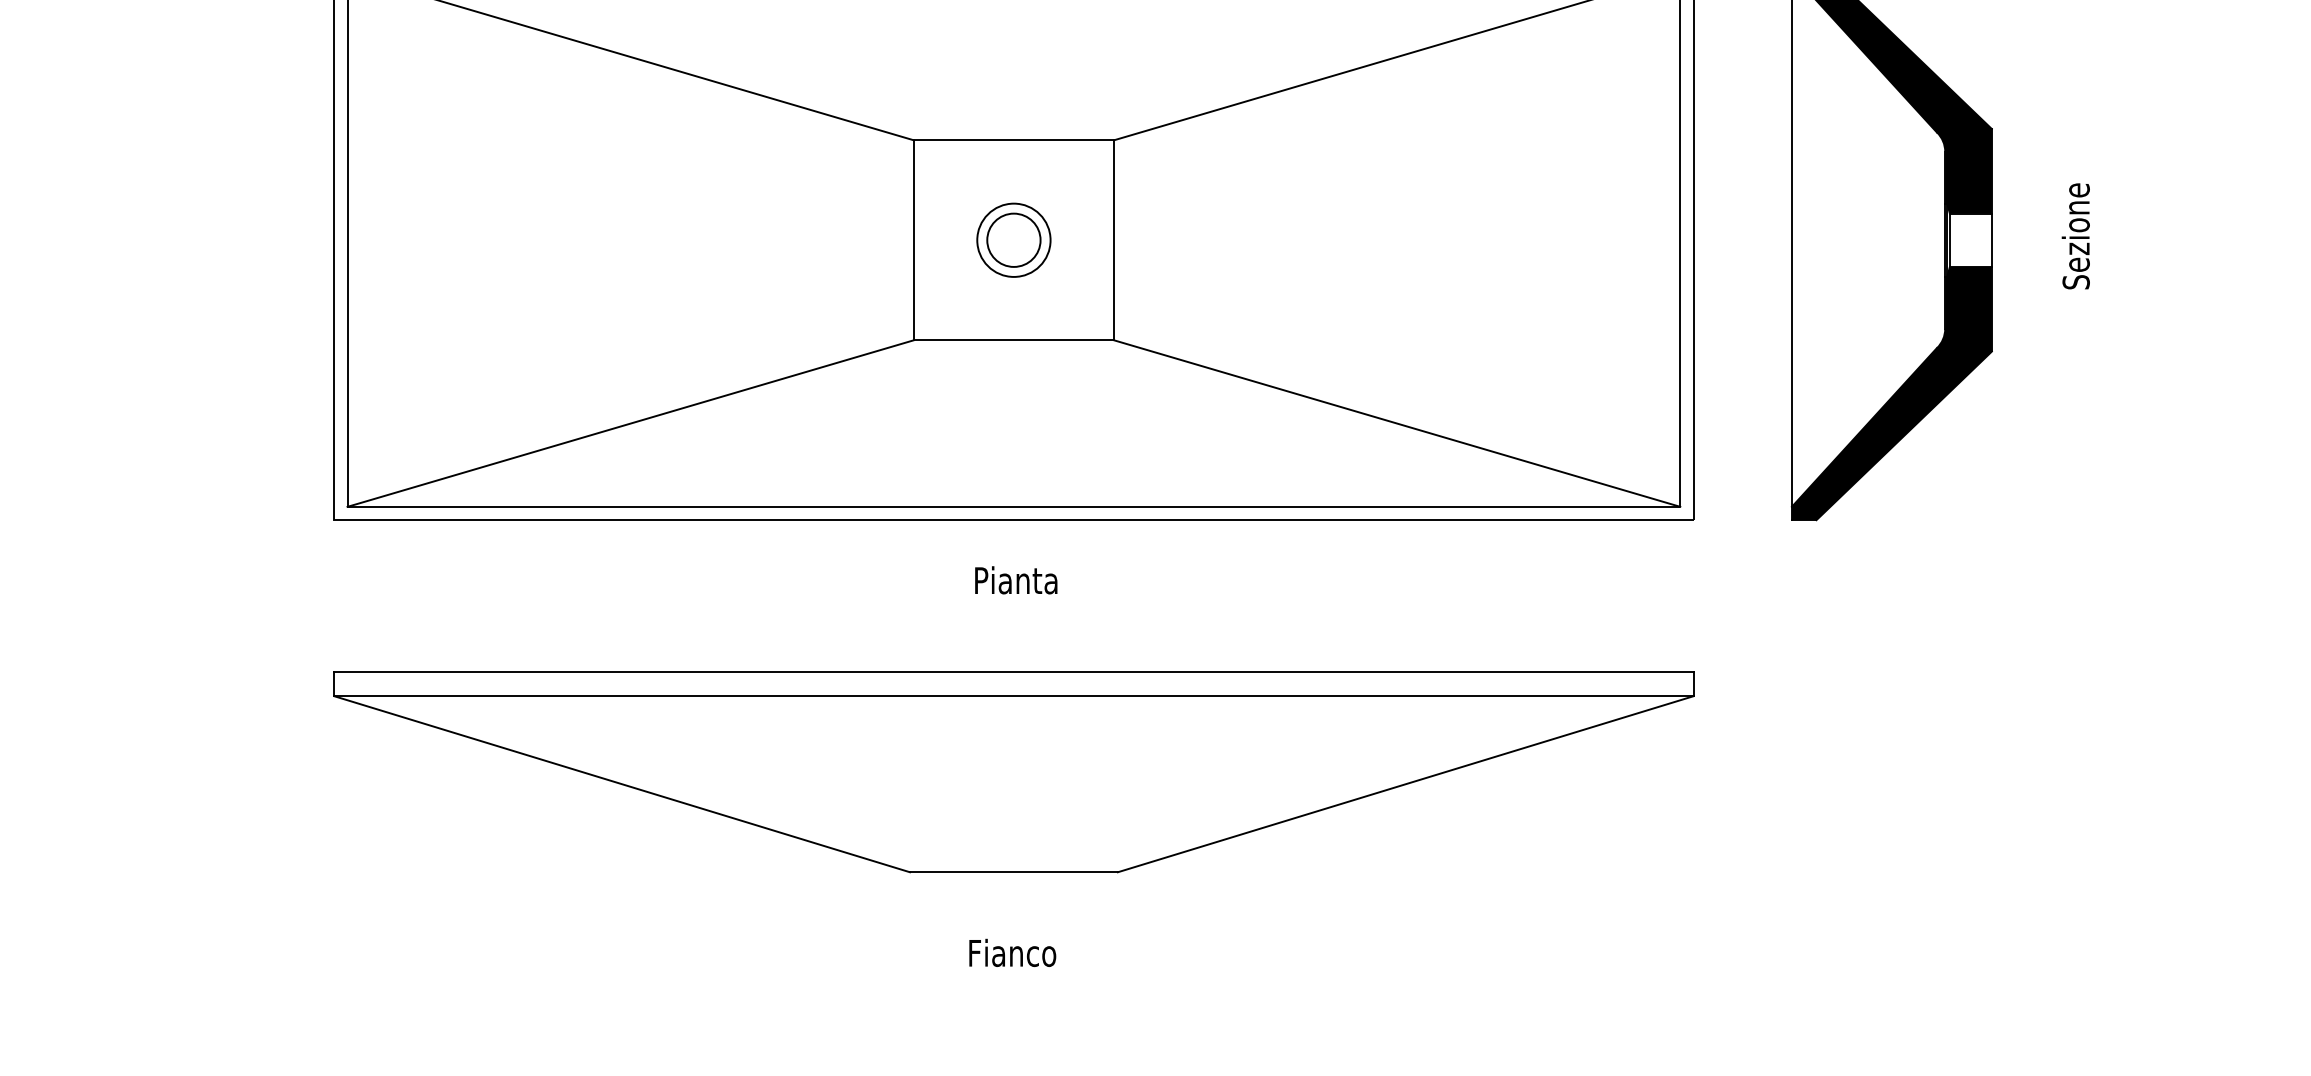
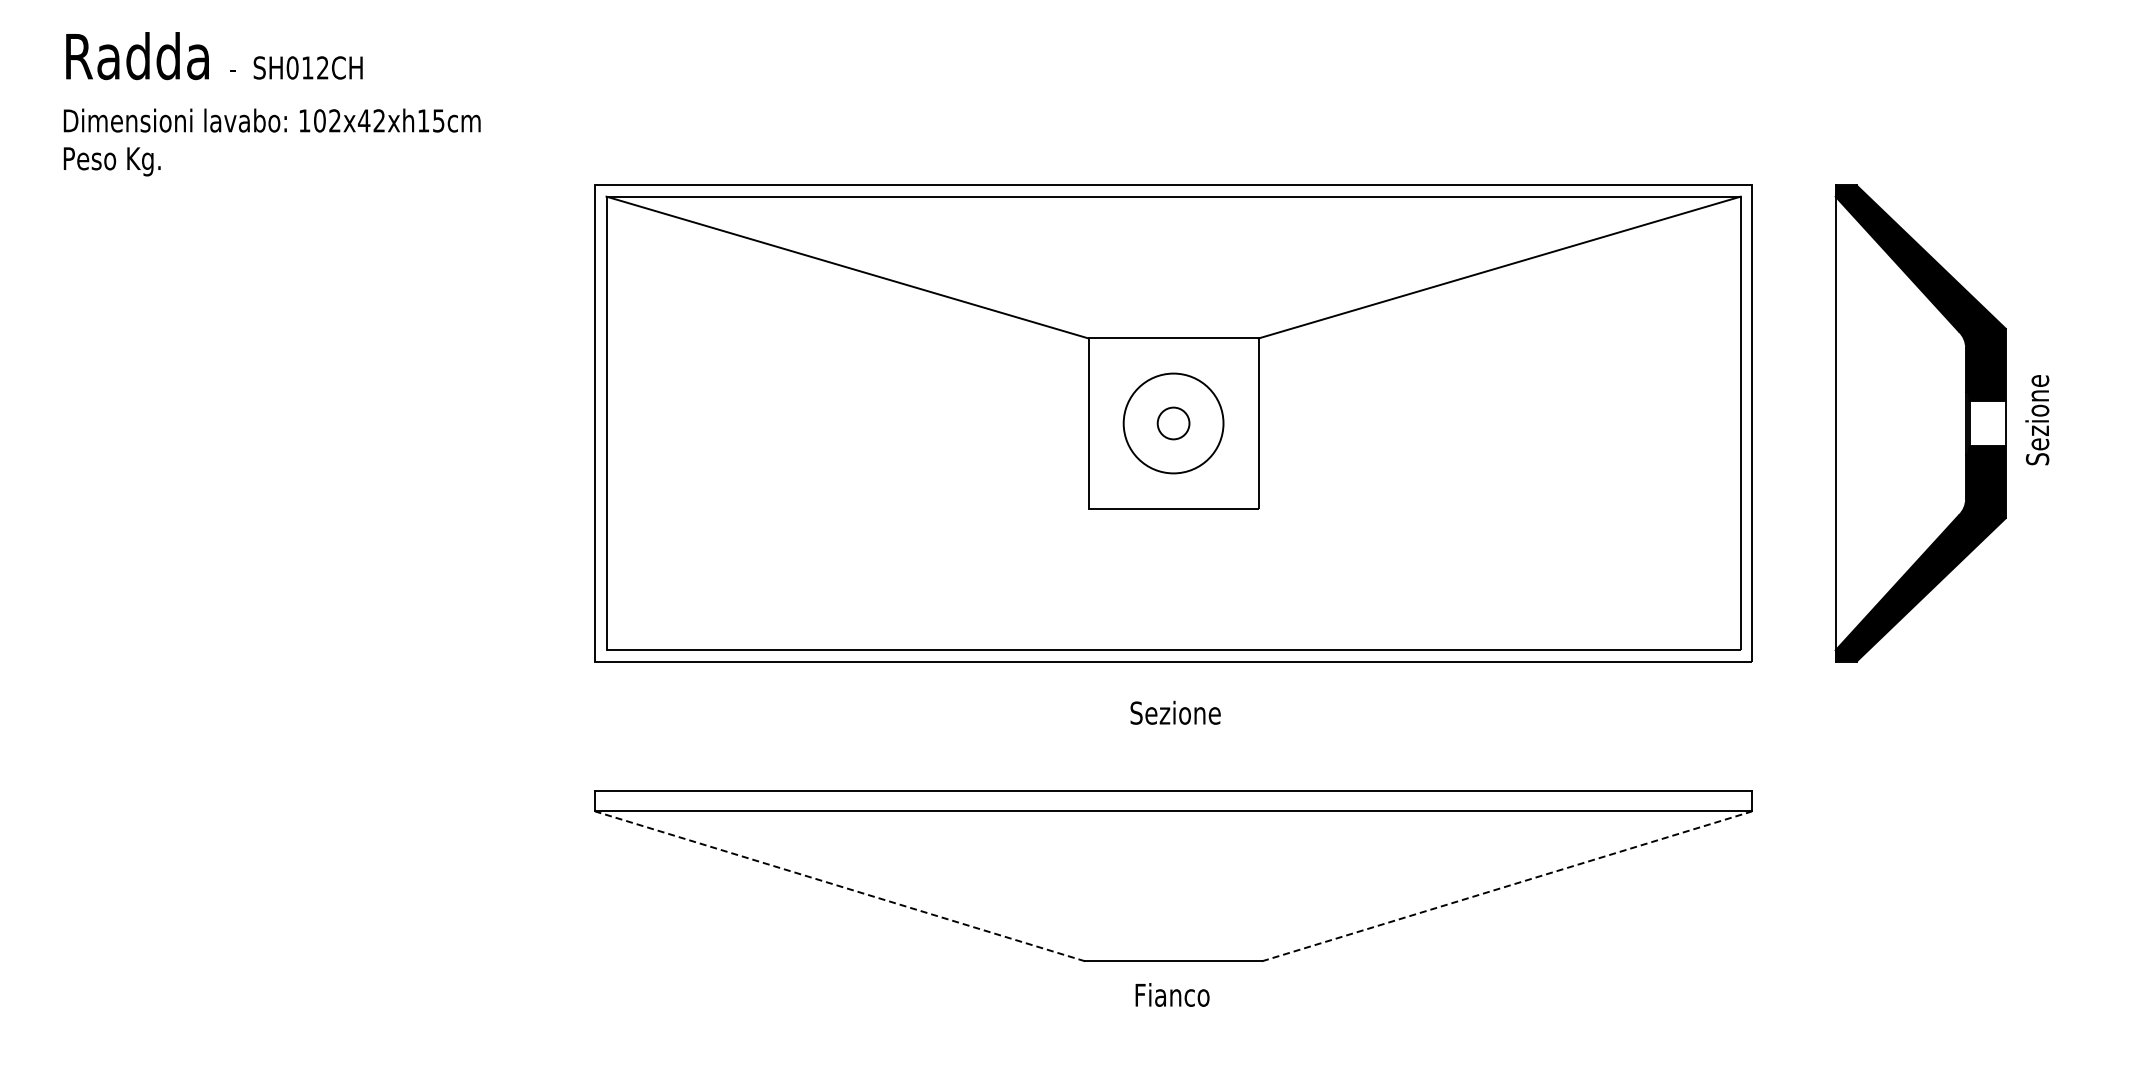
text: (2076, 236) -> (2037, 420), moved
circle: (1013, 240) -> (1173, 423), size x0.7
circle: (1013, 240) -> (1173, 423), size x1.6
line: (630, 423) -> (847, 579), removed
line: (1396, 423) -> (1499, 579), removed
text: (1016, 579) -> (1175, 712), Pianta -> Sezione
line: (621, 784) -> (839, 886), solid -> dashed
line: (1406, 784) -> (1507, 886), solid -> dashed
text: (1012, 952) -> (1172, 994), moved

